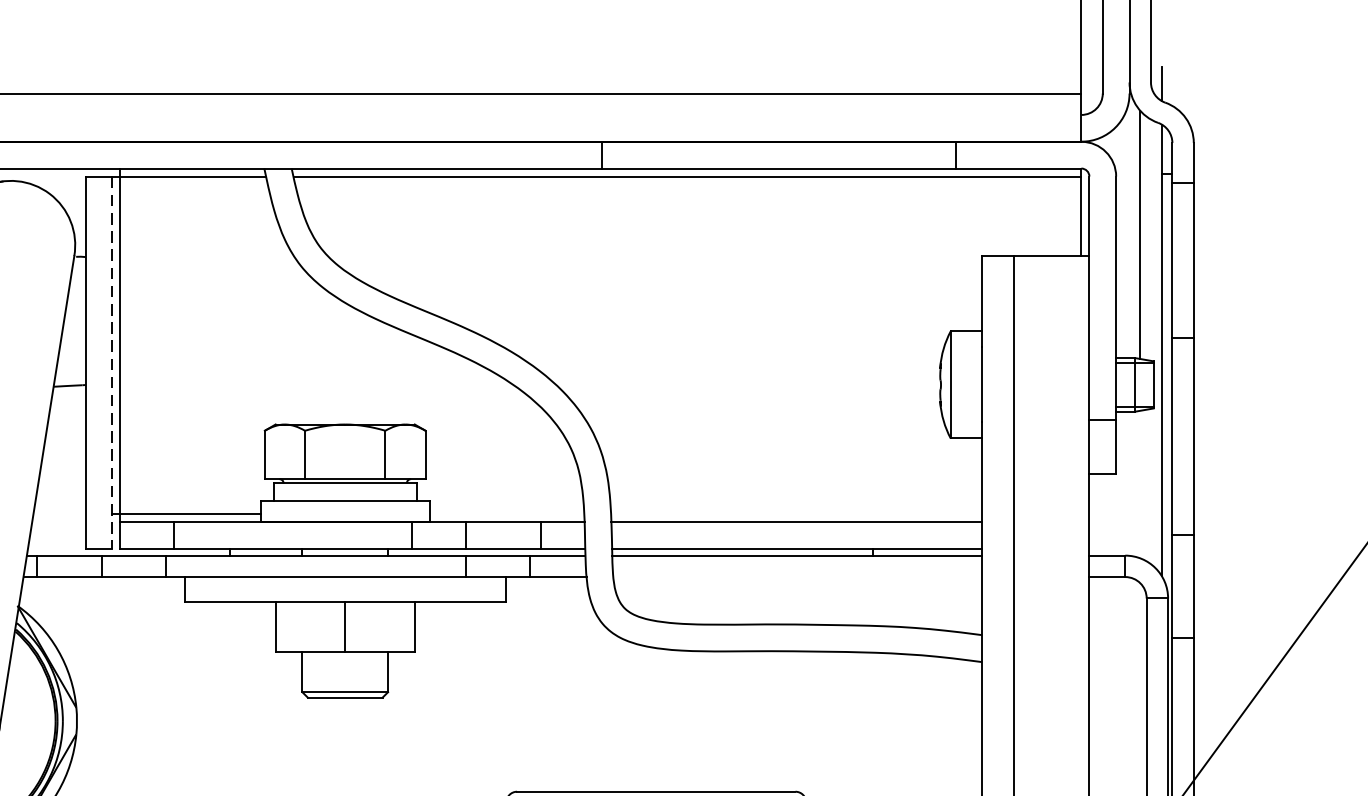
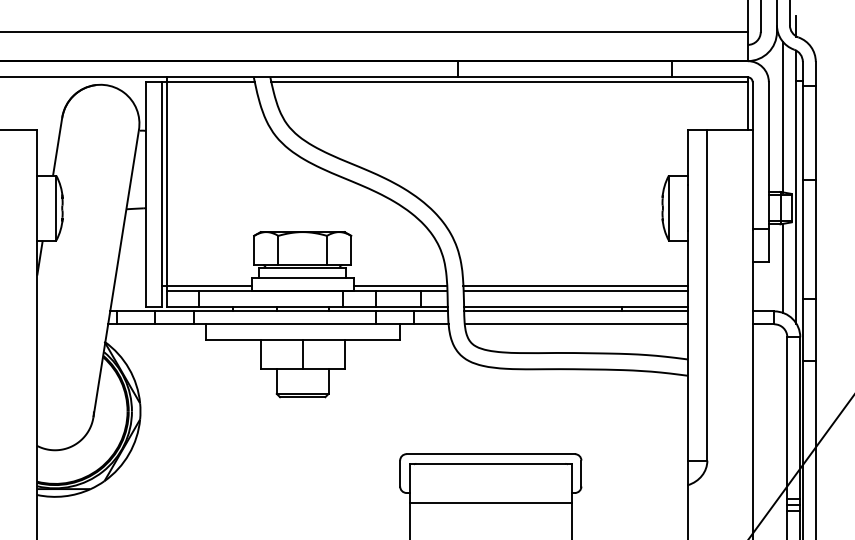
line: (111, 363) -> (161, 195), dashed -> solid
line: (1140, 484) -> (783, 268), added
line: (506, 514) -> (400, 286), added
line: (796, 514) -> (575, 286), added
line: (796, 577) -> (575, 324), added

